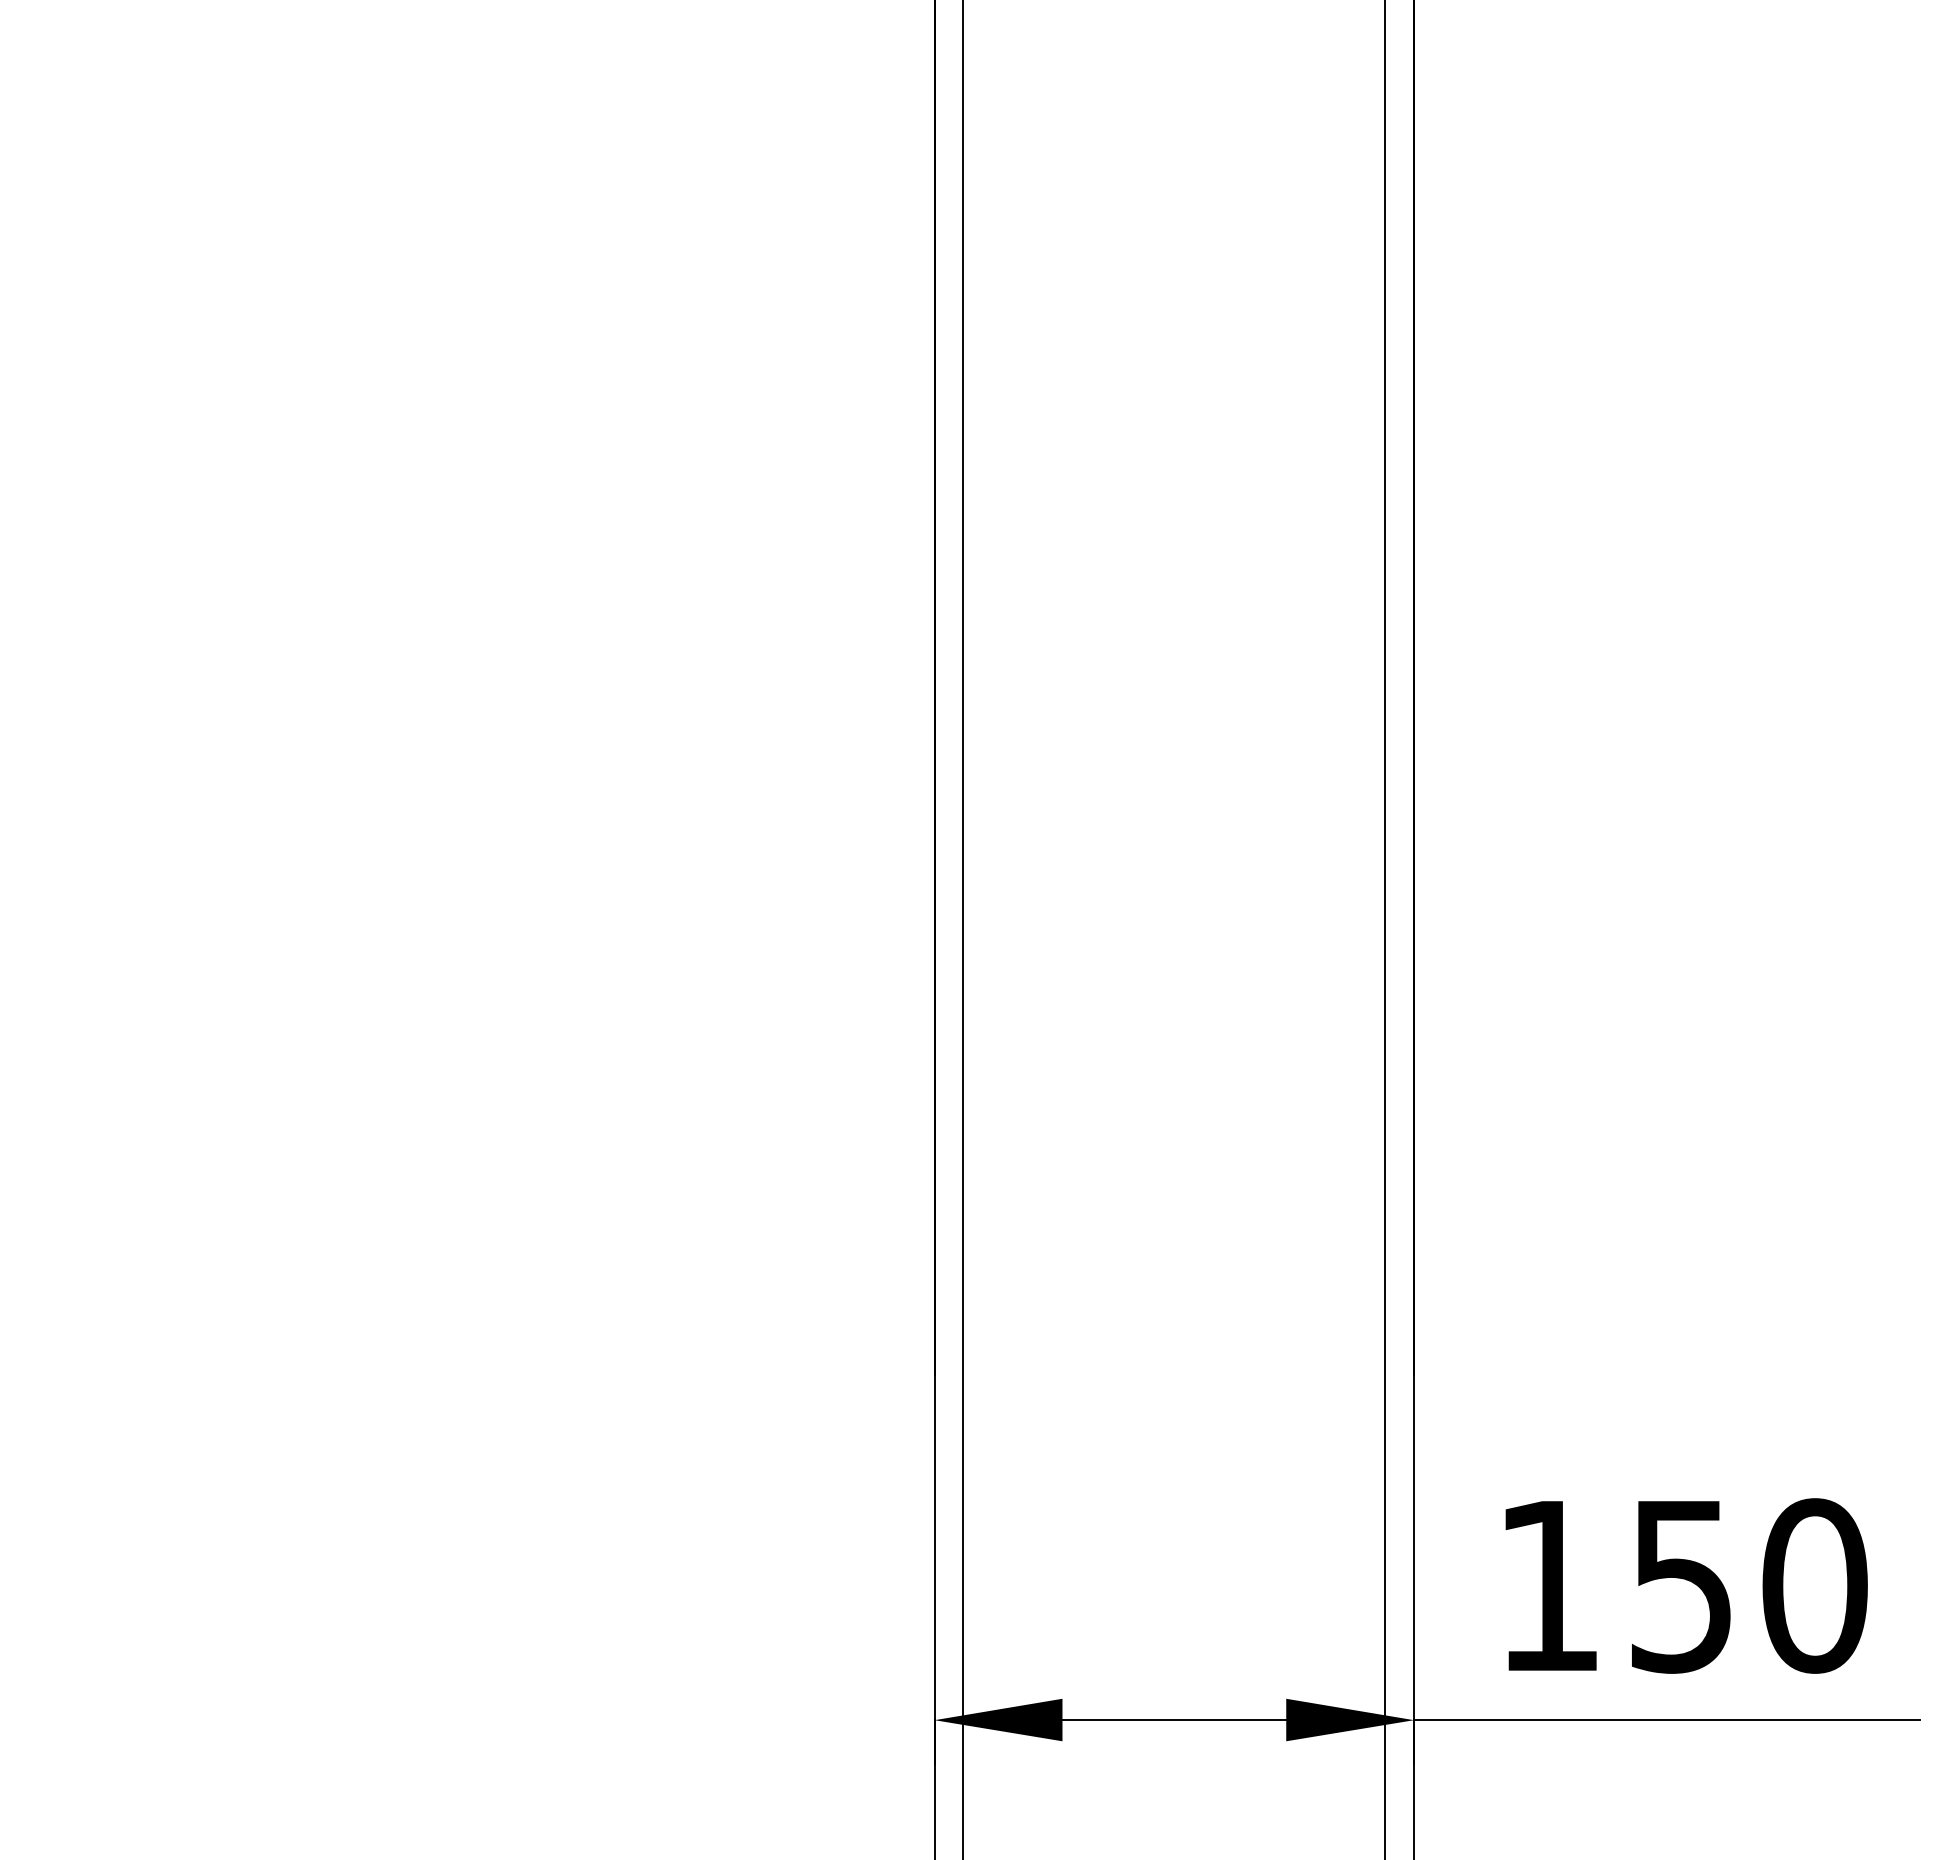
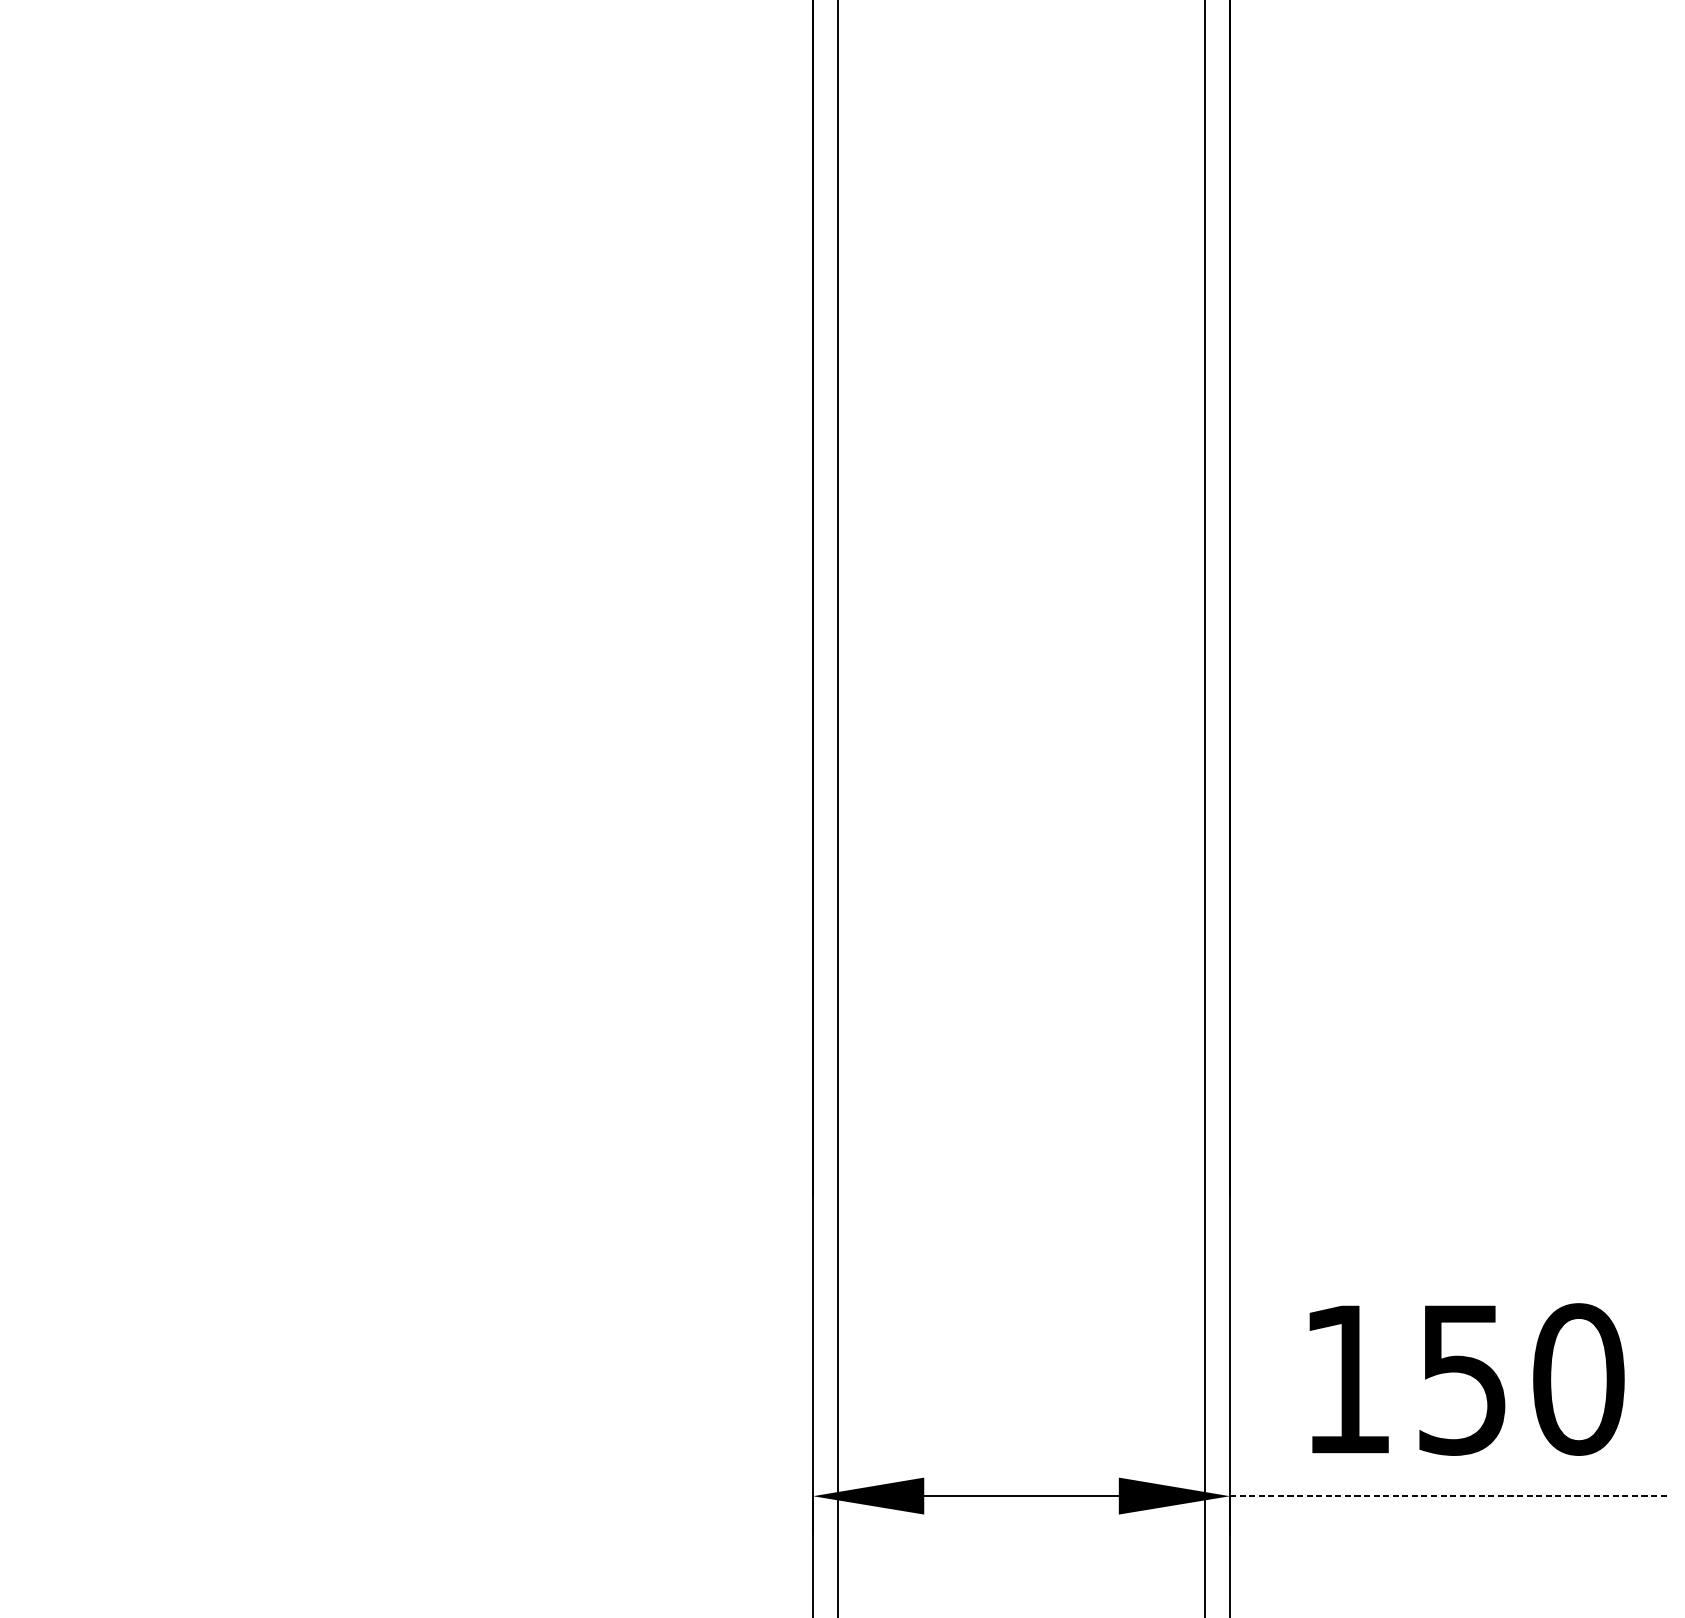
line: (1667, 1720) -> (1450, 1496), solid -> dashed

